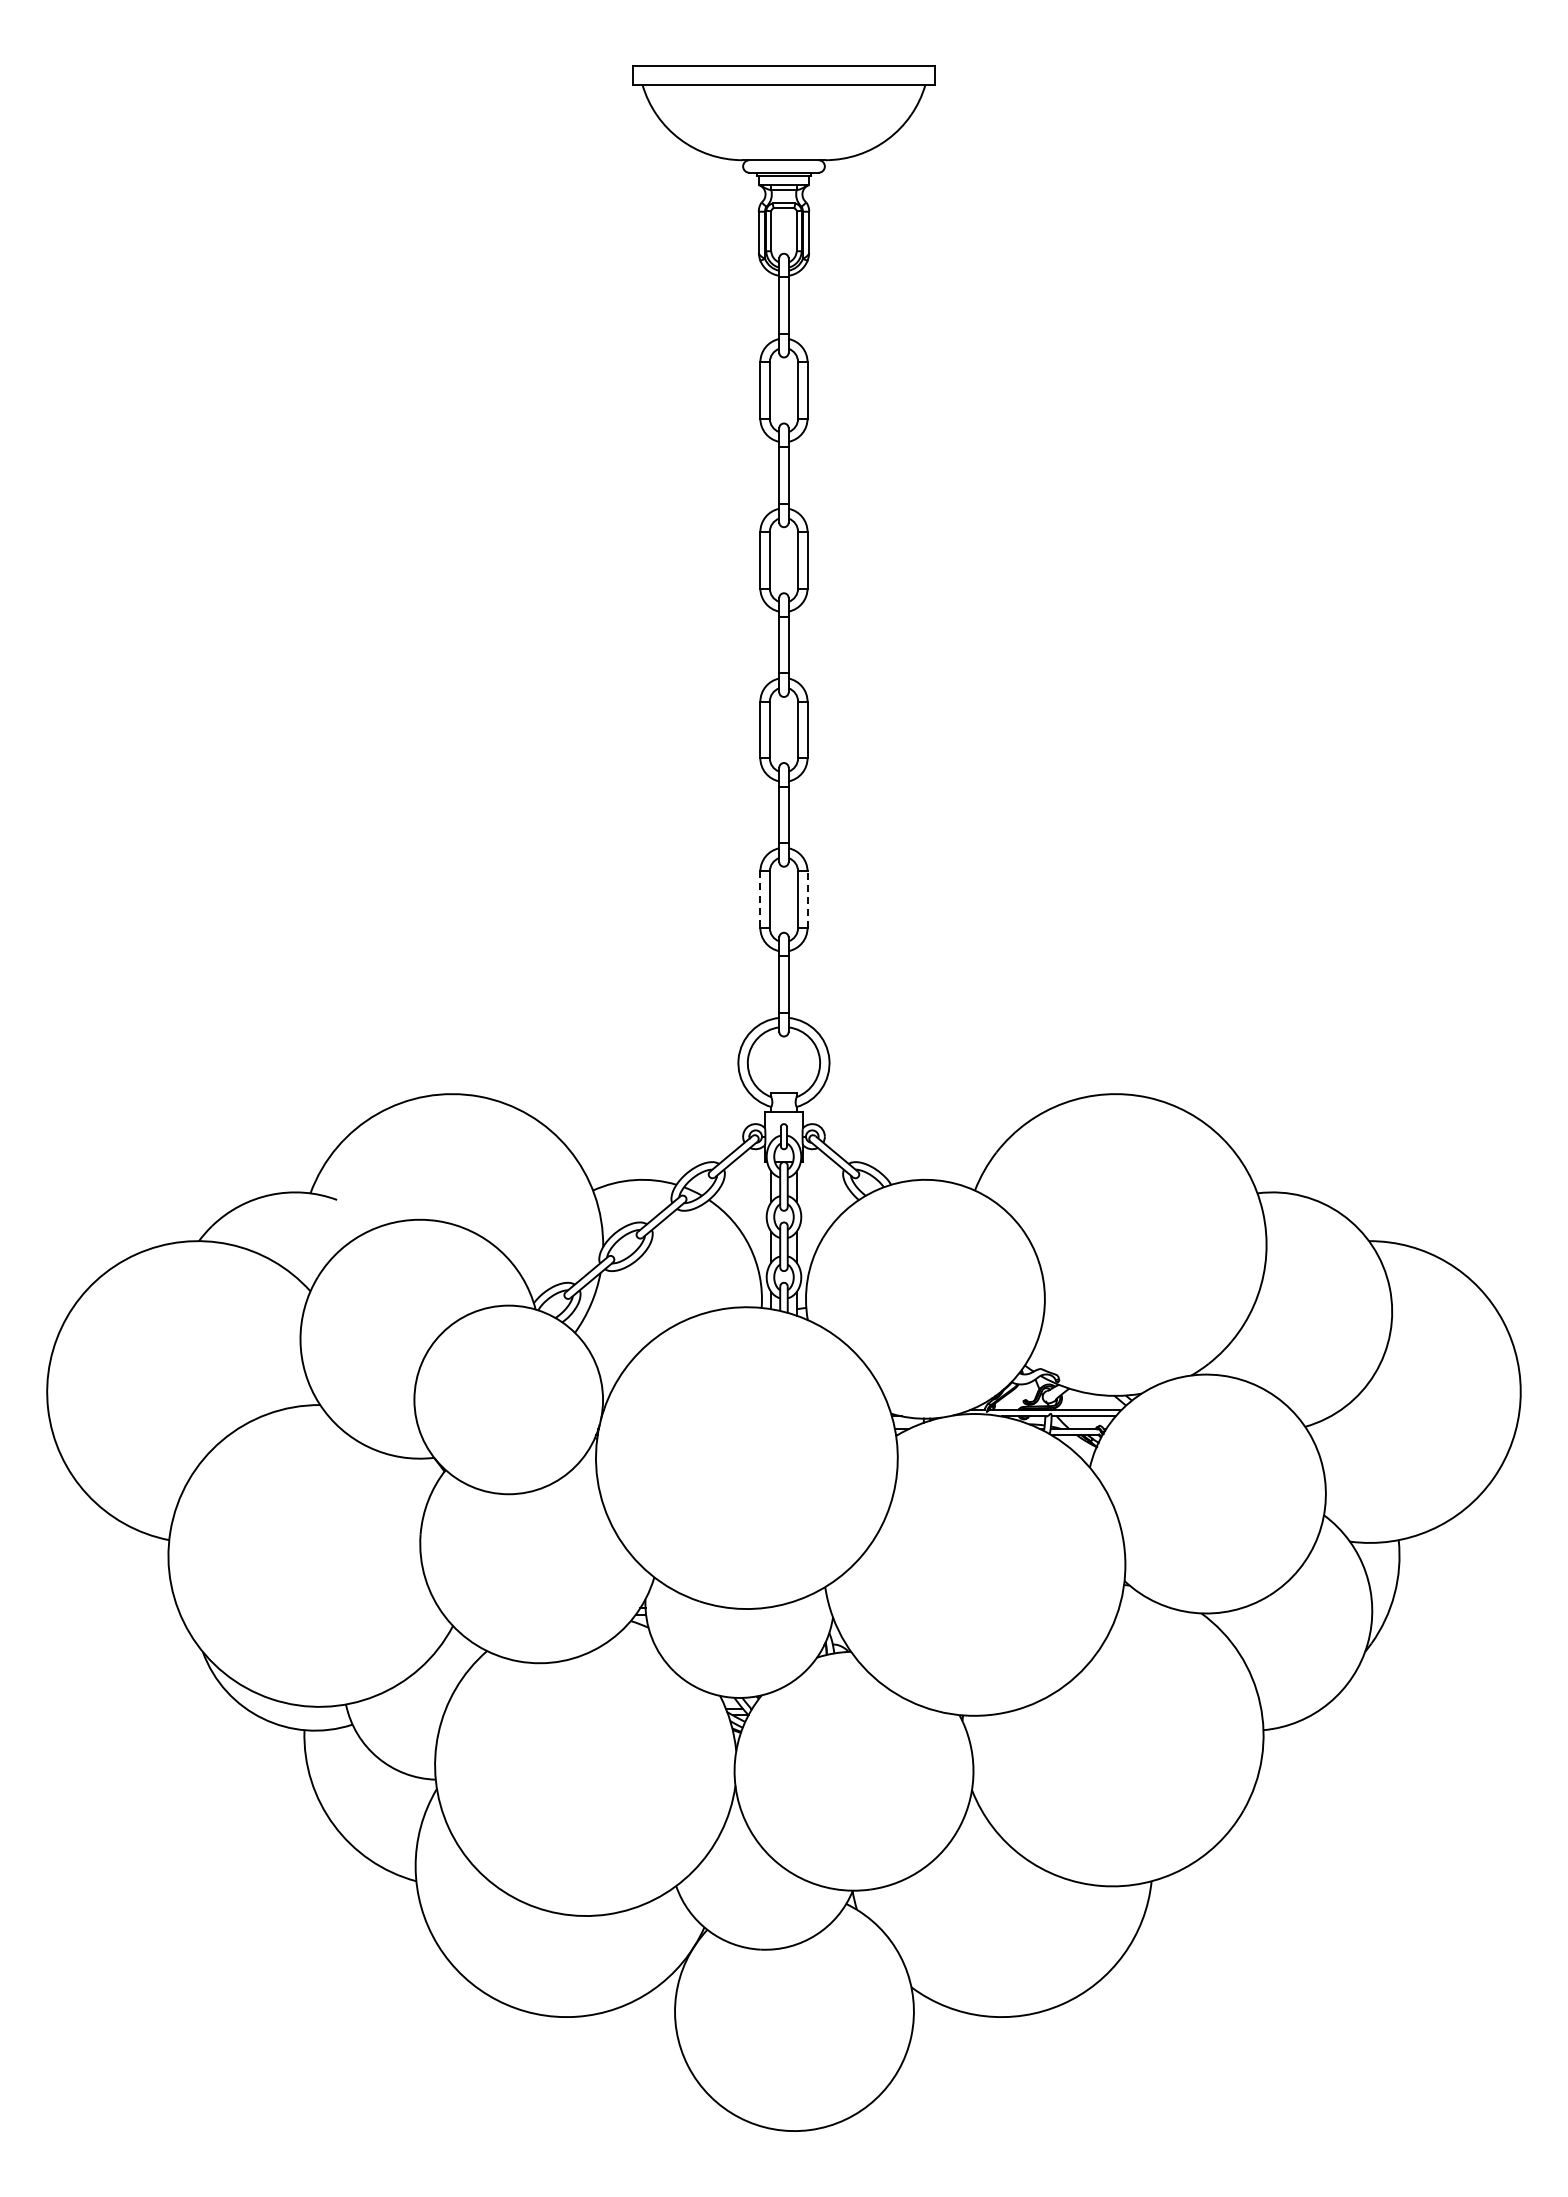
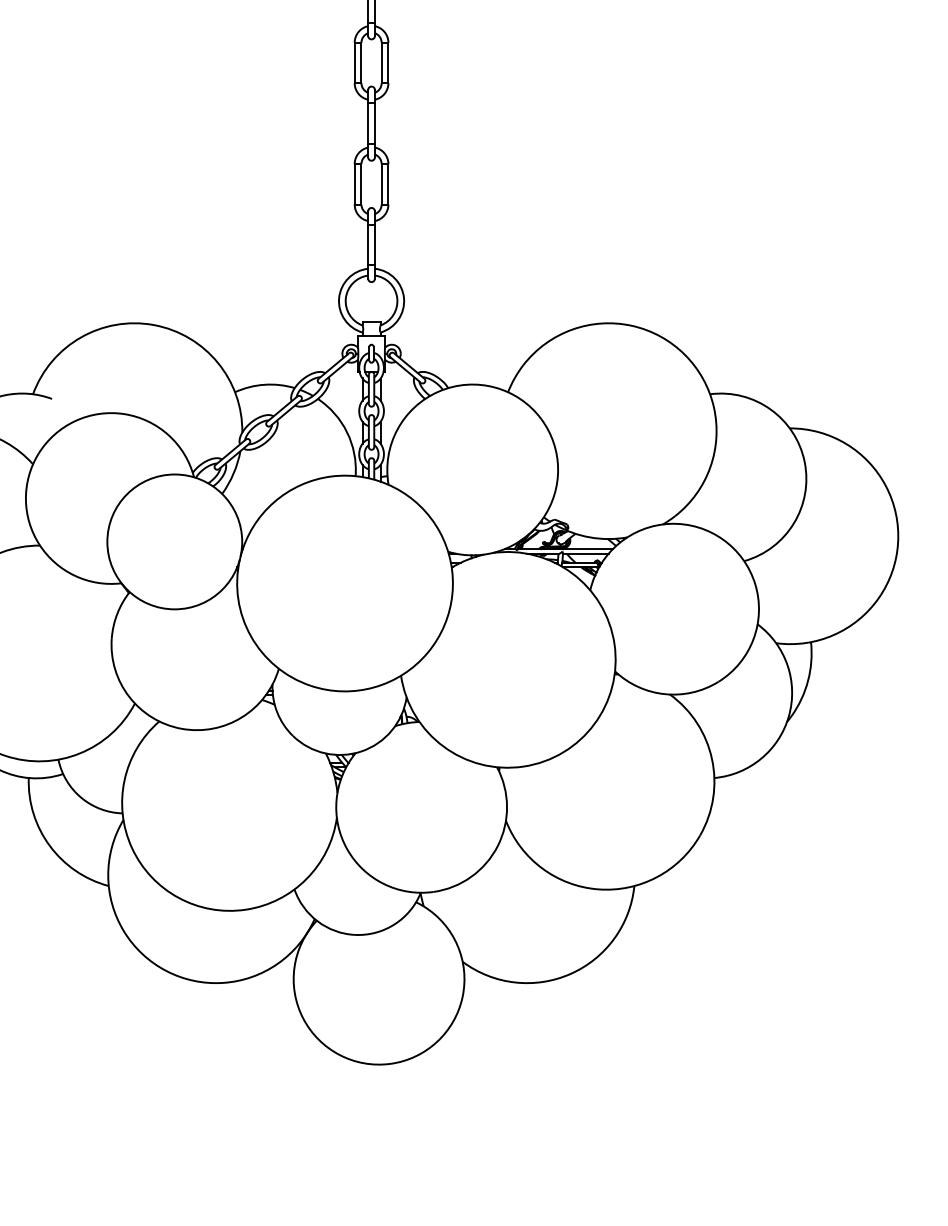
line: (807, 899) -> (388, 184), dashed -> solid
line: (760, 900) -> (354, 184), dashed -> solid

